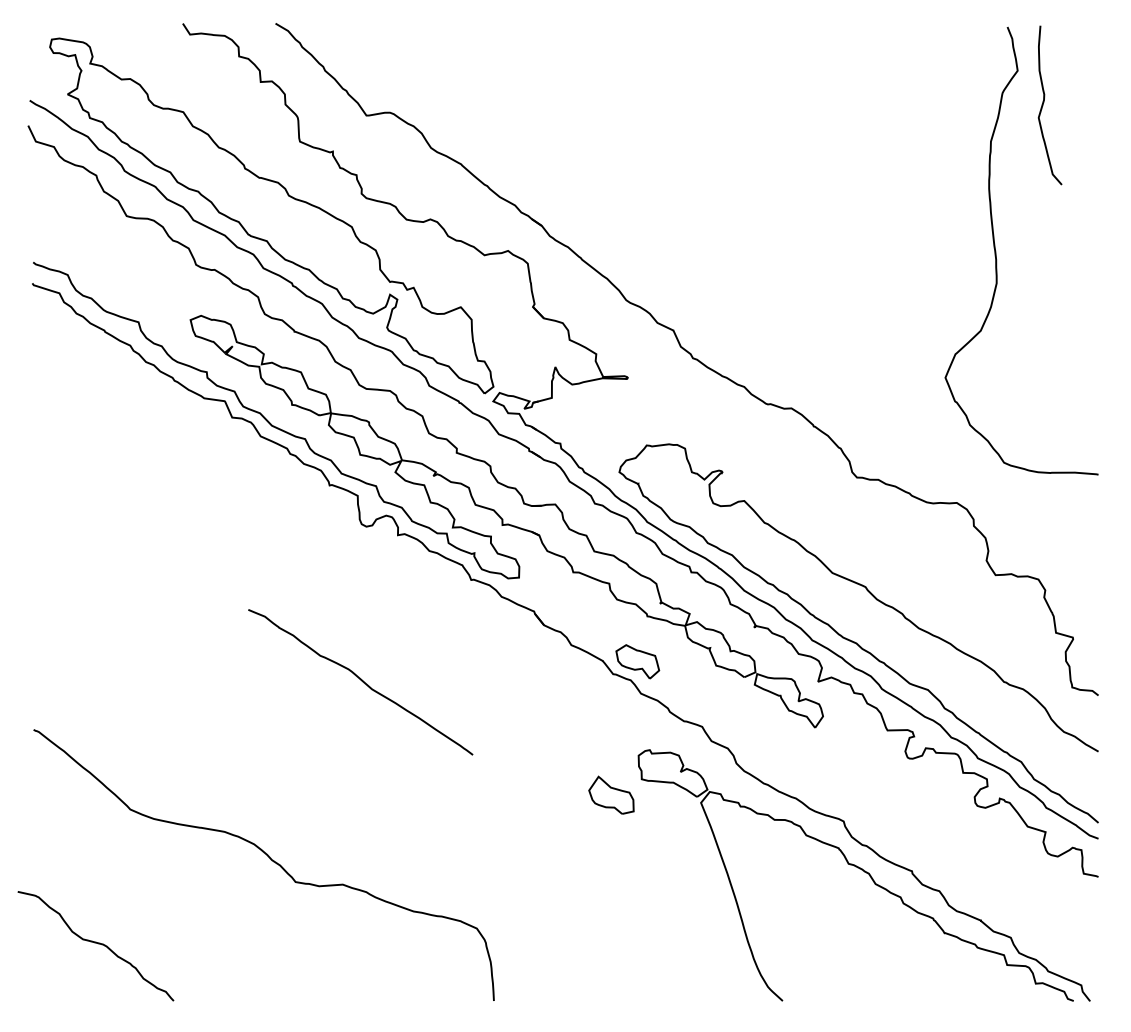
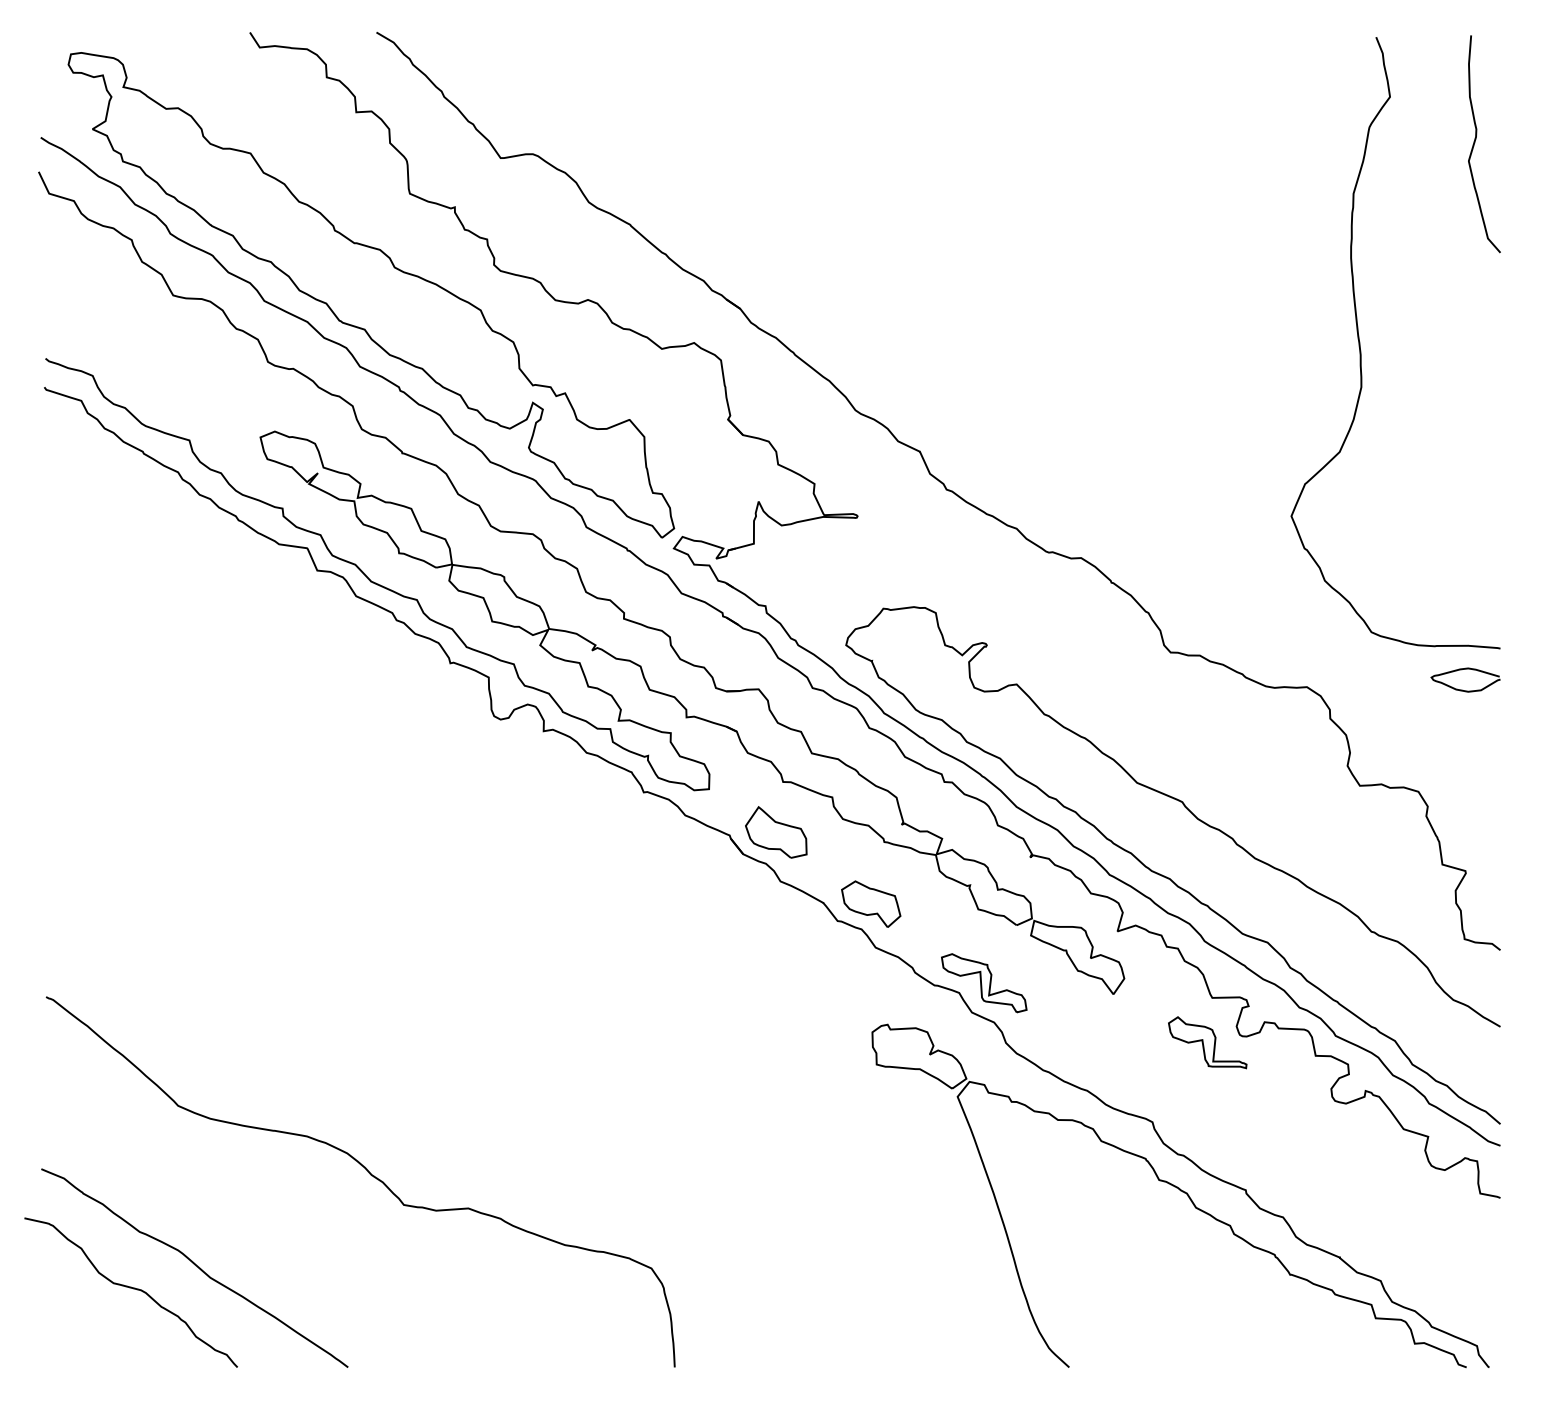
curve: (1043, 104) -> (1475, 142), moved
curve: (1069, 490) -> (1461, 670), added
curve: (360, 680) -> (194, 1265), moved
part: (720, 719) -> (984, 983), added
part: (884, 763) -> (1207, 1042), added
part: (611, 795) -> (776, 832), moved

